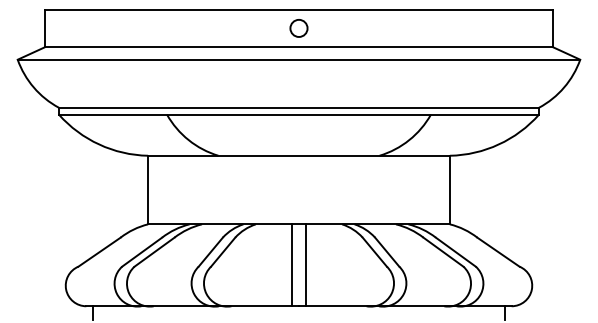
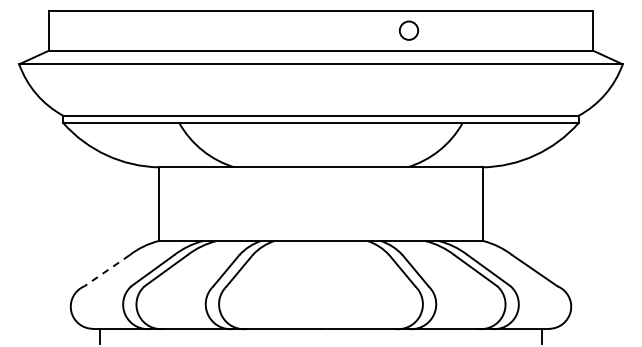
circle: (298, 28) -> (408, 30), moved
line: (99, 252) -> (106, 271), solid -> dashed
line: (292, 264) -> (313, 284), removed
line: (305, 264) -> (328, 284), removed

